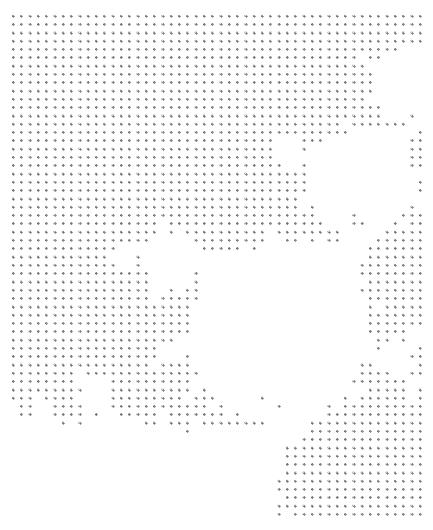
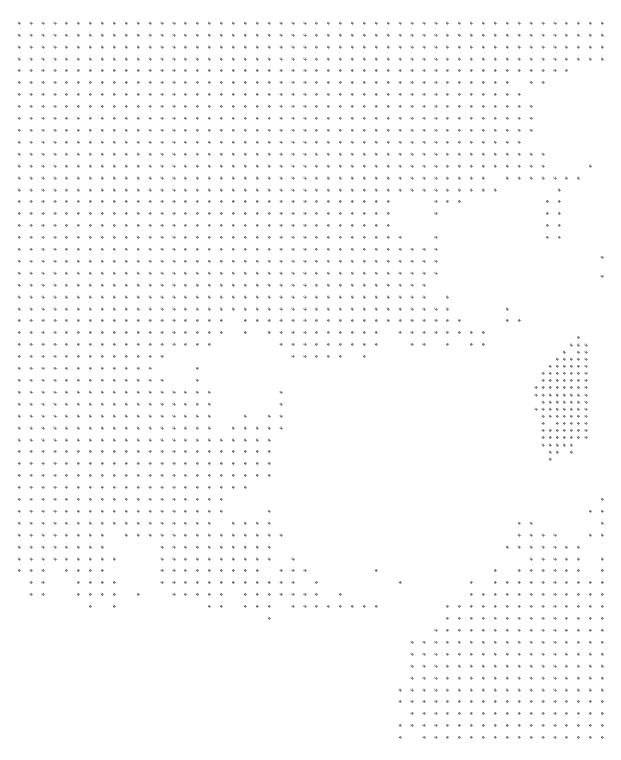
part: (415, 148) -> (552, 212), moved
part: (420, 186) -> (603, 267), size x1.6
part: (390, 277) -> (559, 397), size x0.6

